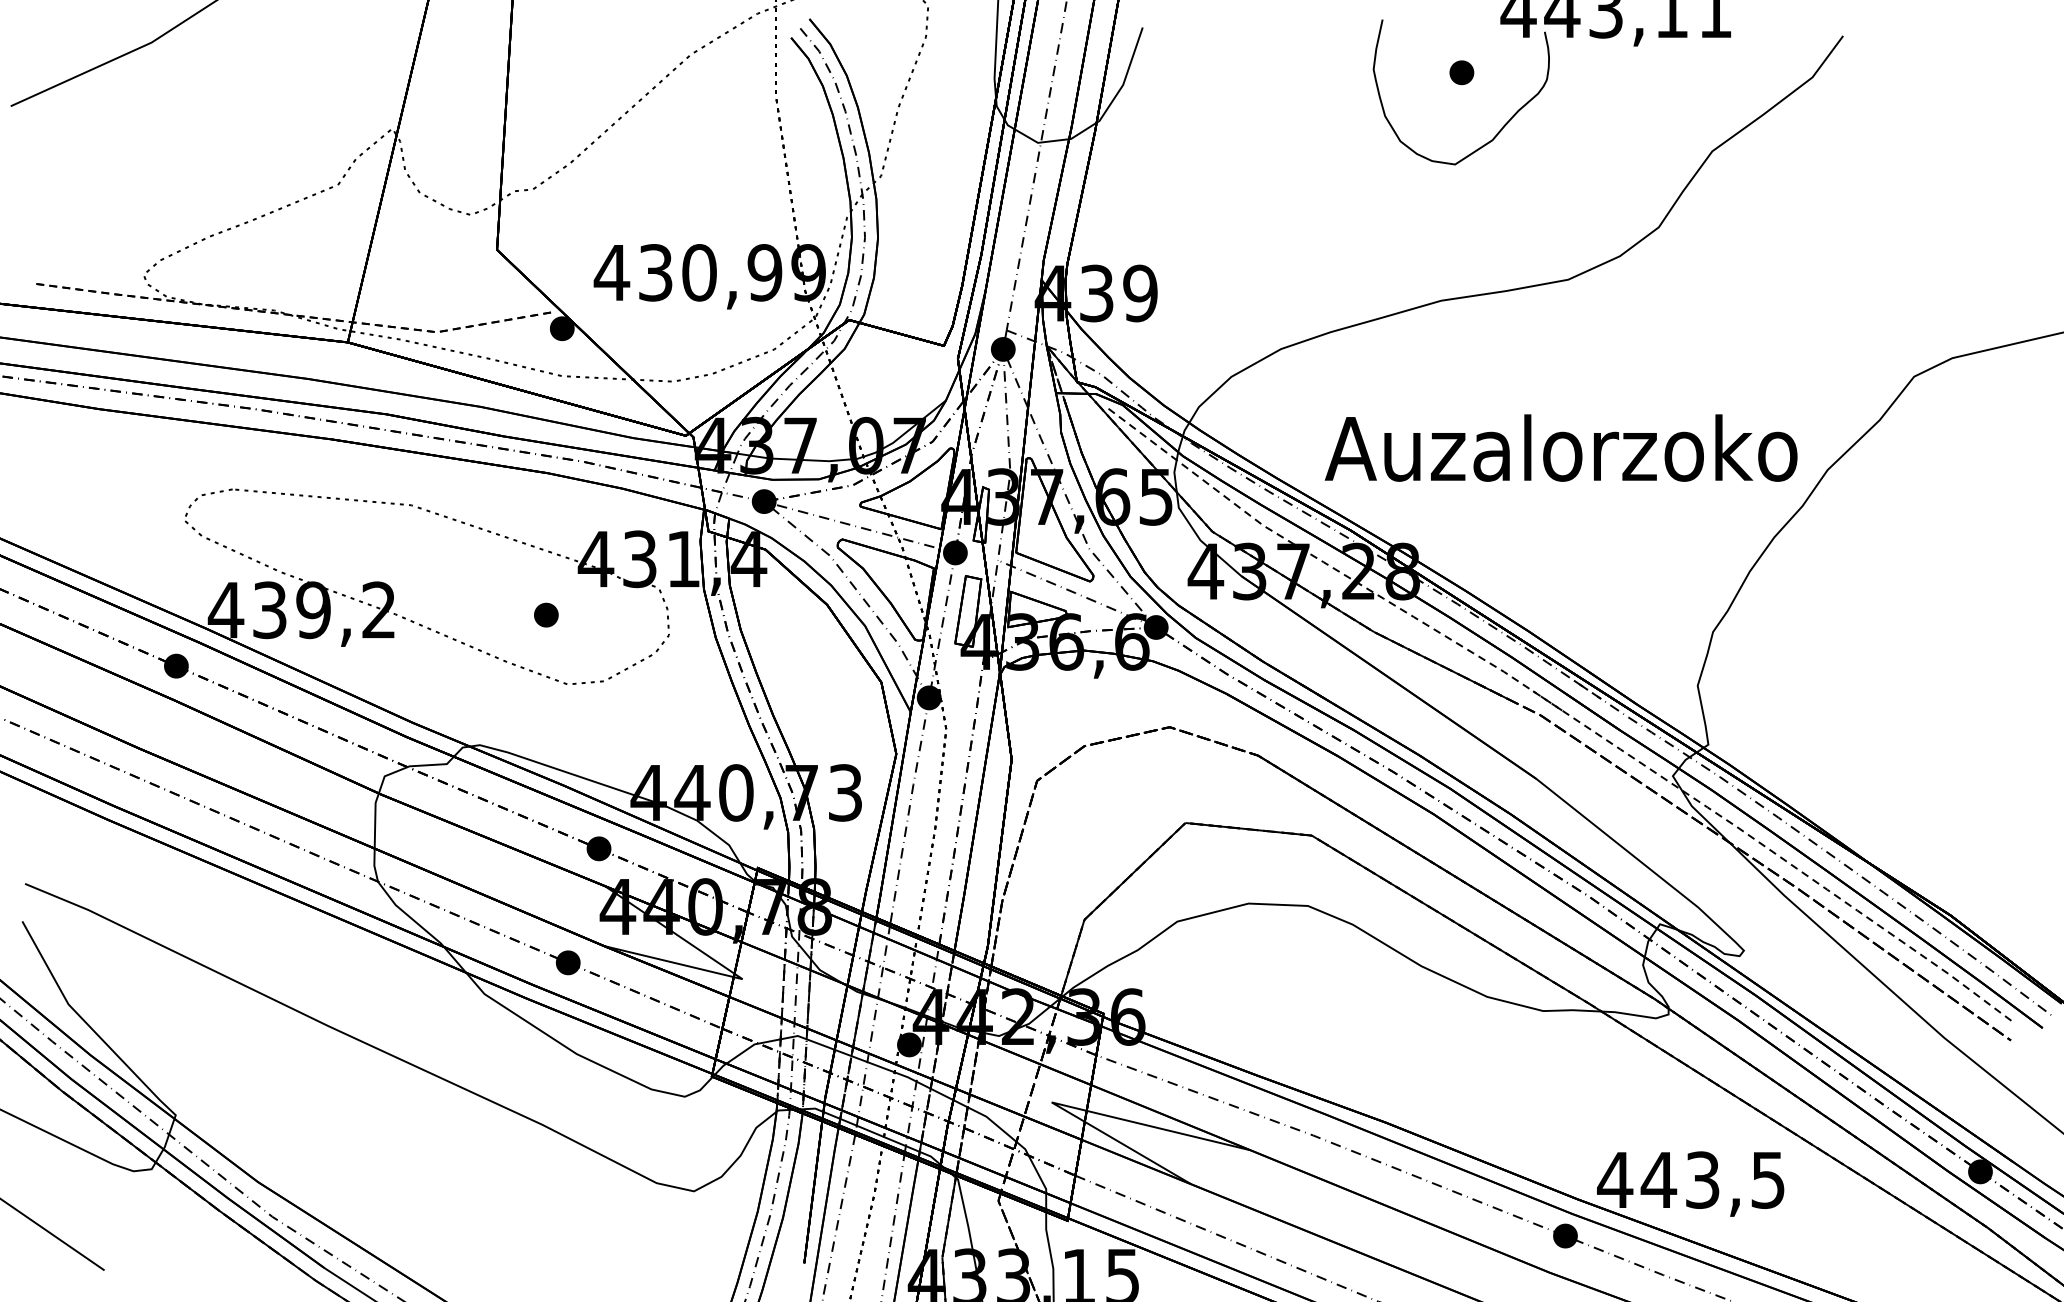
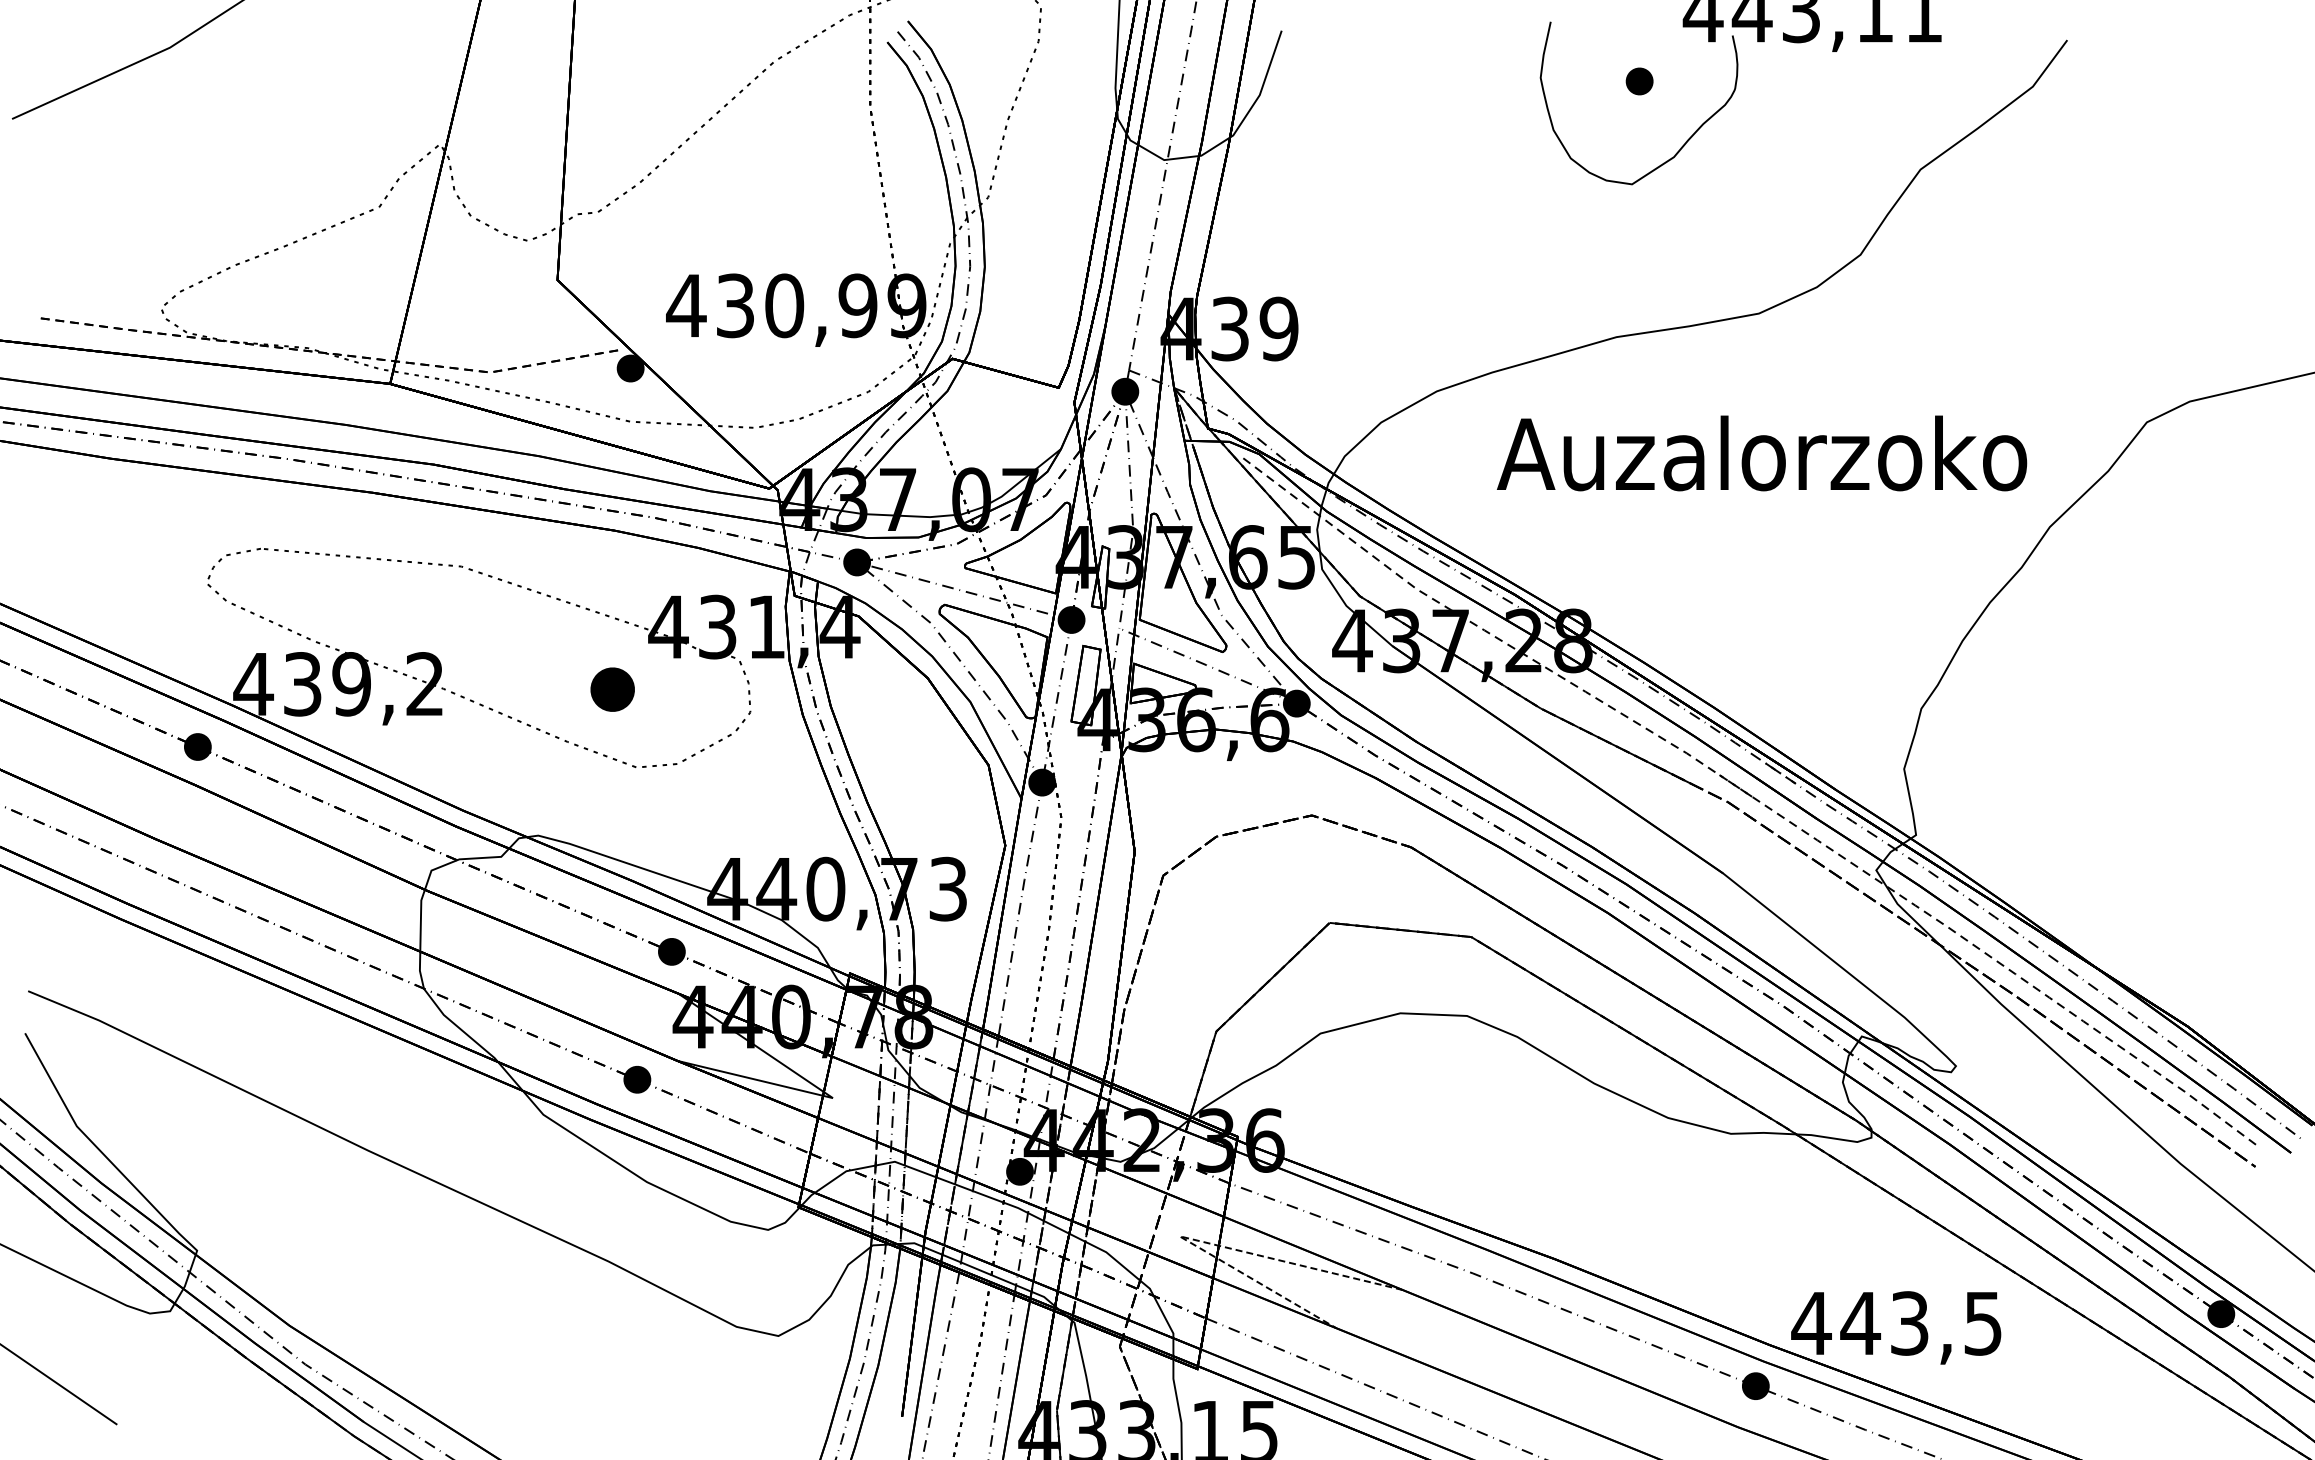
text: (1561, 448) -> (1762, 453), moved
part: (546, 614) -> (612, 689), size x1.6
line: (1071, 1107) -> (1201, 1241), solid -> dashed

